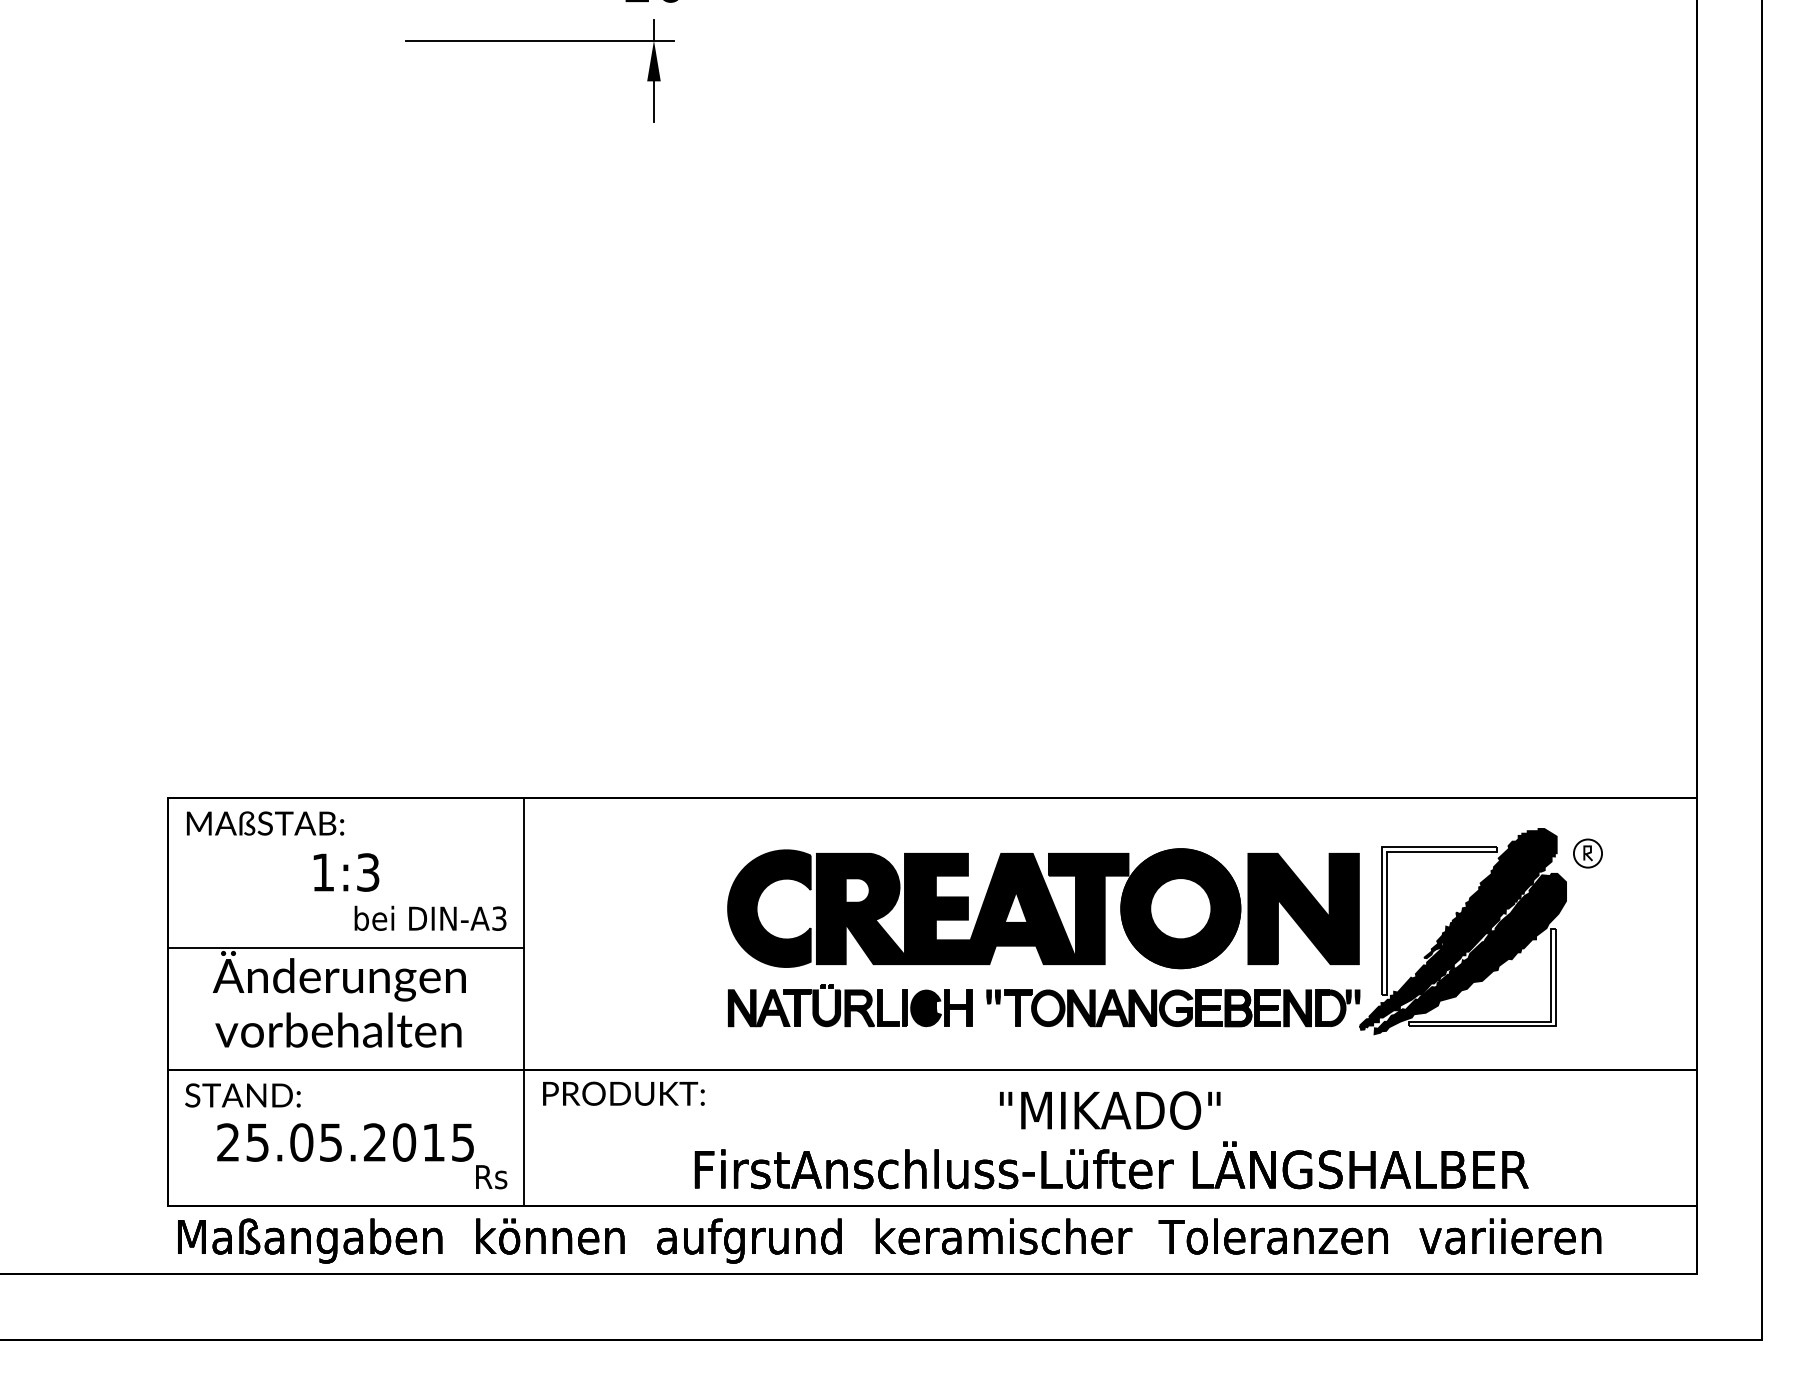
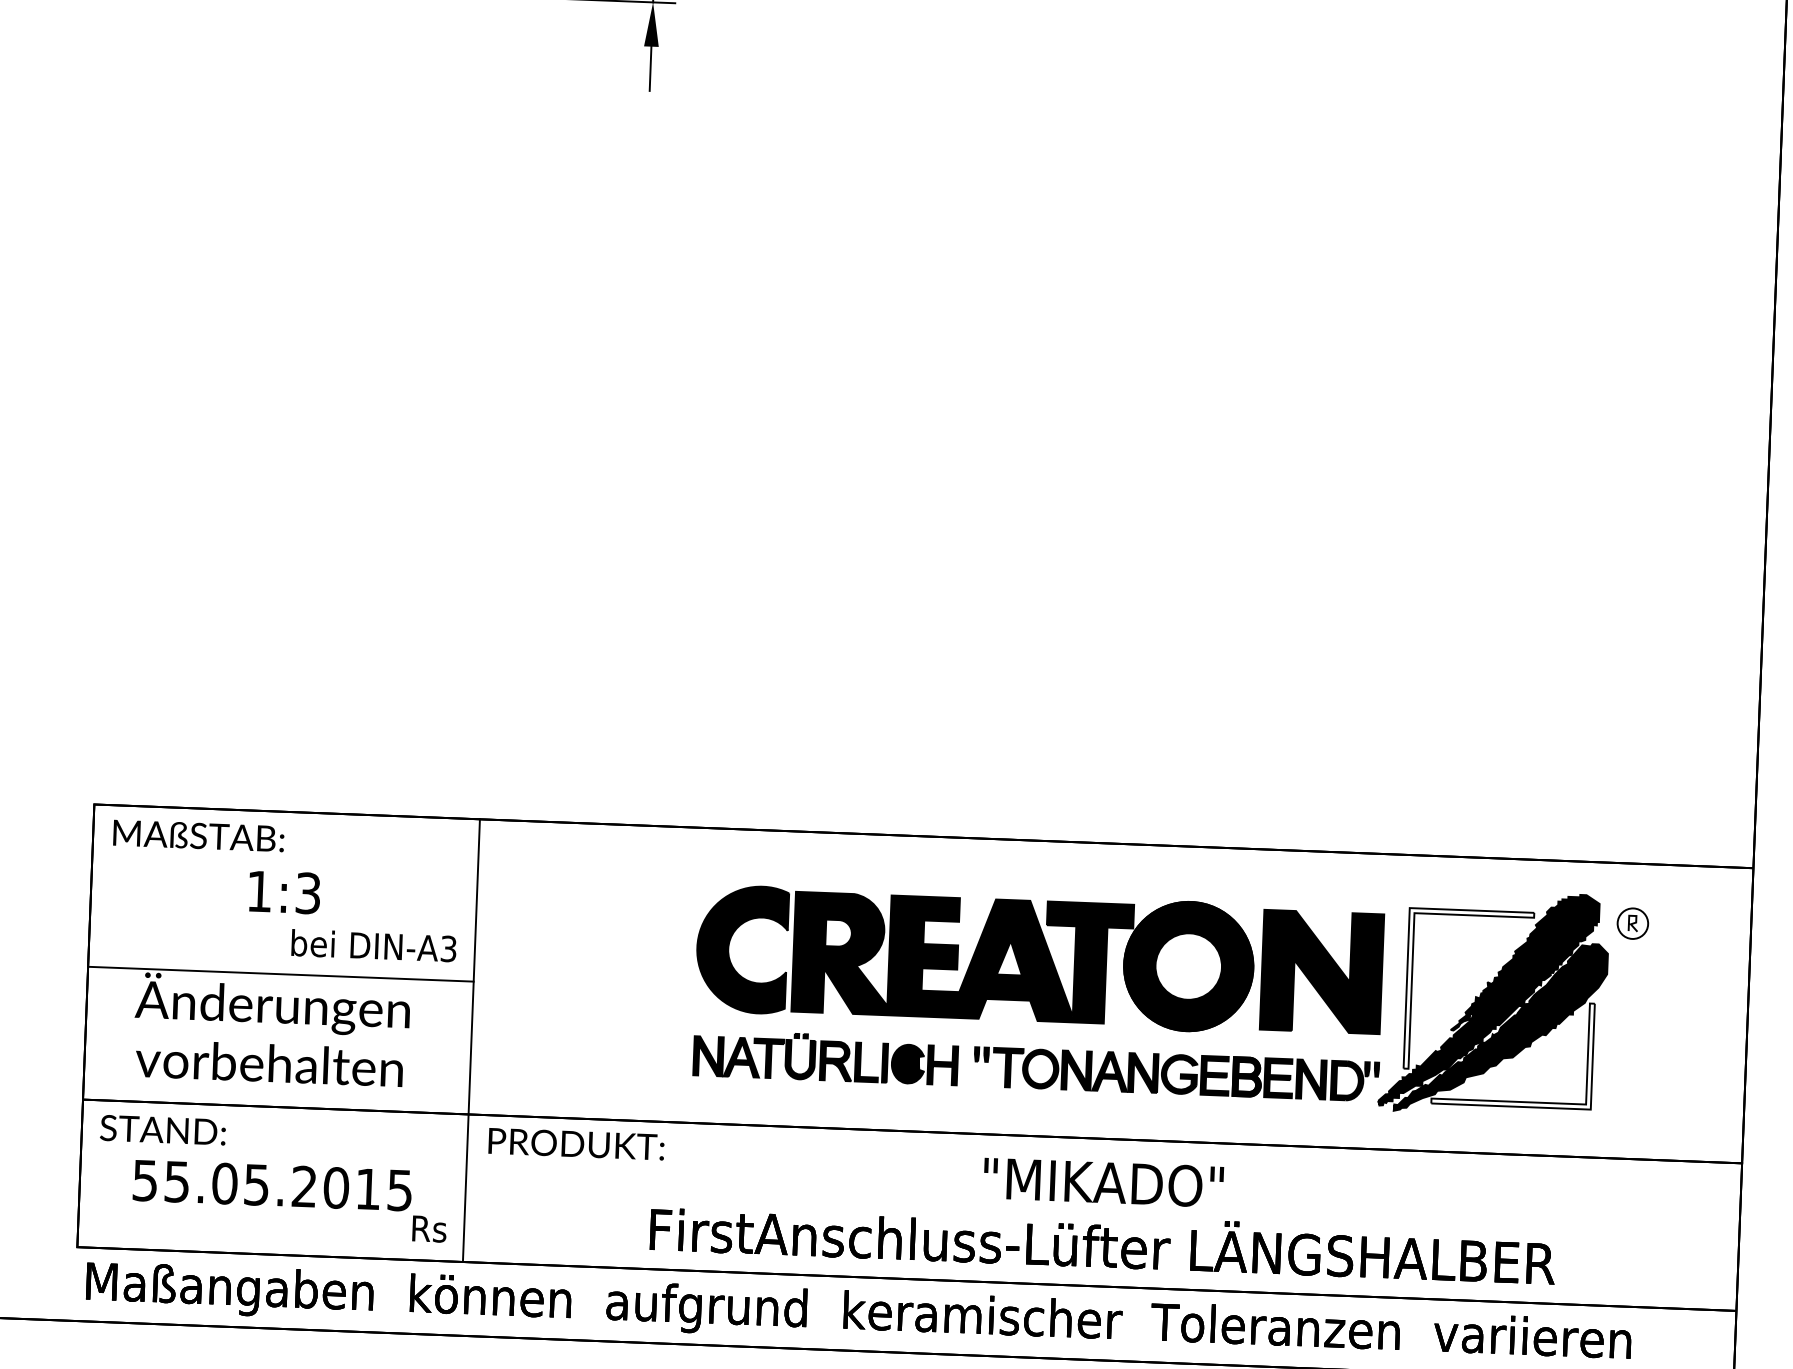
text: (228, 1142) -> (145, 1180), 25.05.2015 -> 55.05.2015

